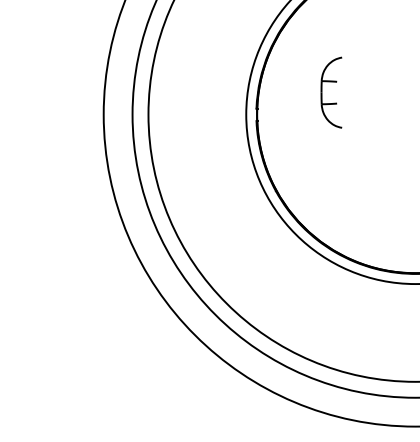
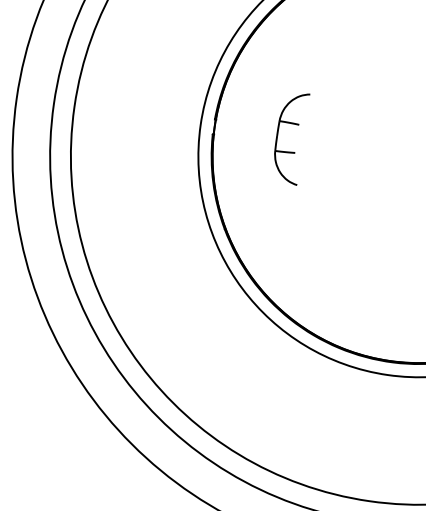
part: (322, 92) -> (278, 135), moved

